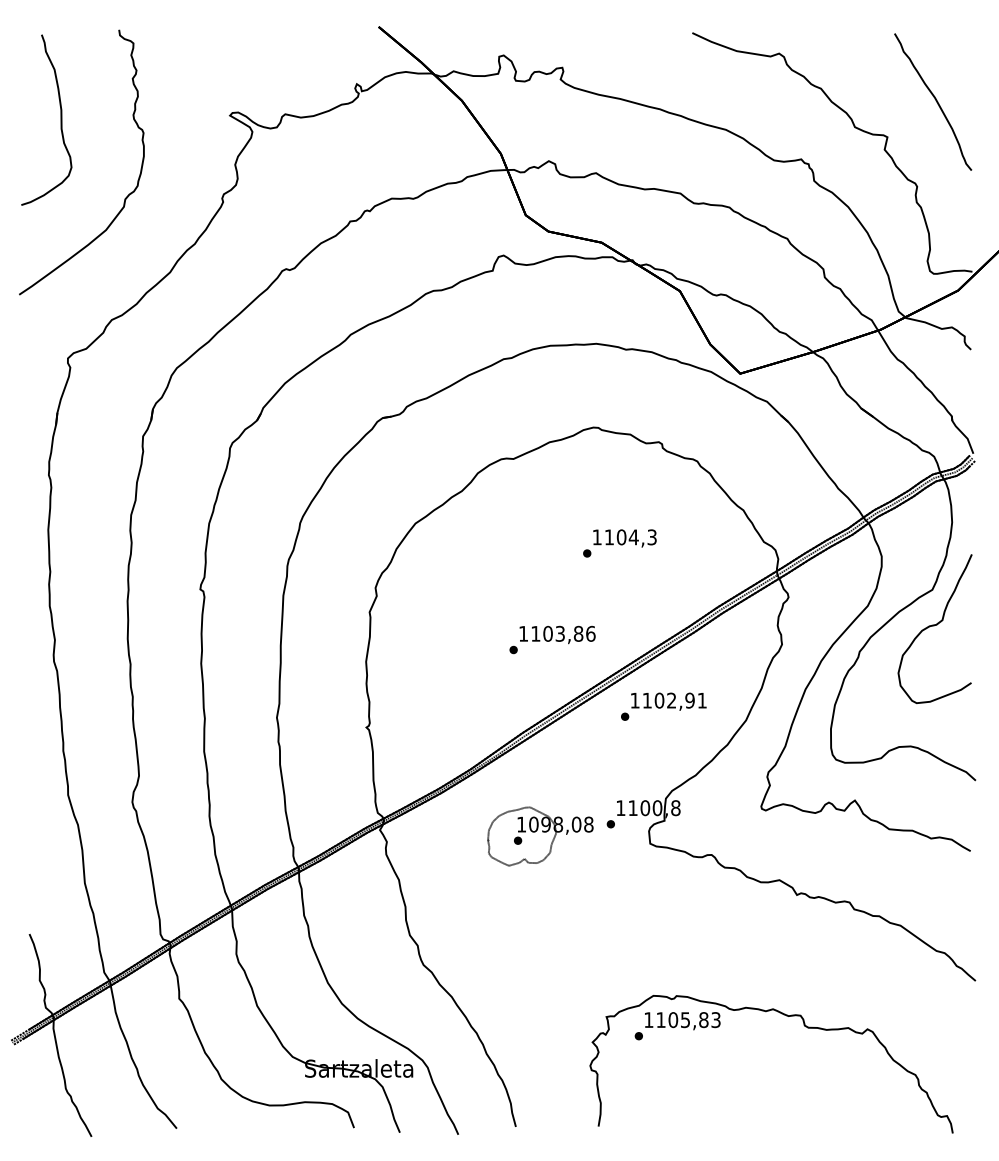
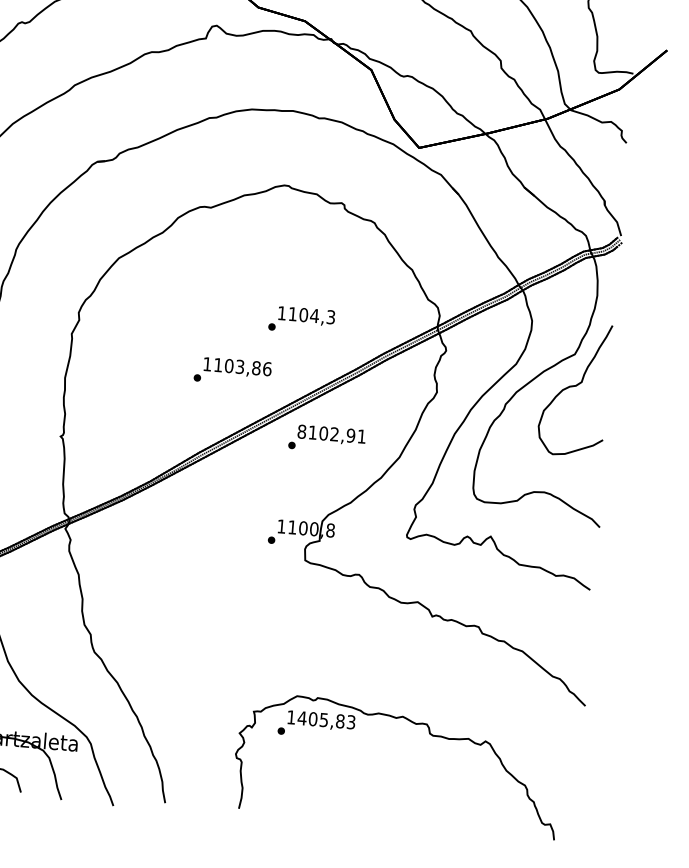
text: (619, 543) -> (301, 320), moved
text: (634, 700) -> (301, 431), 1102,91 -> 8102,91
part: (540, 836) -> (207, 546), removed
text: (661, 1019) -> (302, 717), 1105,83 -> 1405,83

